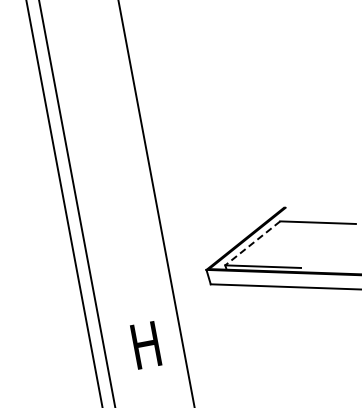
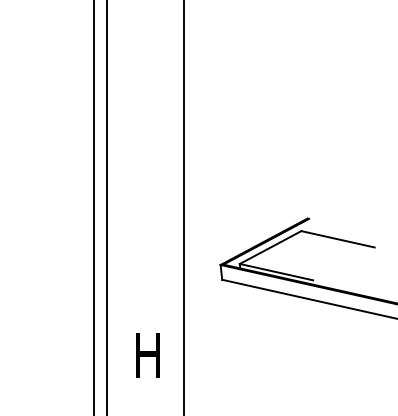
line: (252, 243) -> (270, 247), dashed -> solid
text: (145, 345) -> (147, 355), moved

